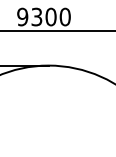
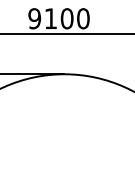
text: (36, 16) -> (50, 18), 9300 -> 9100

